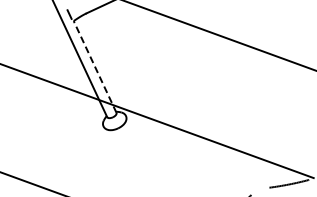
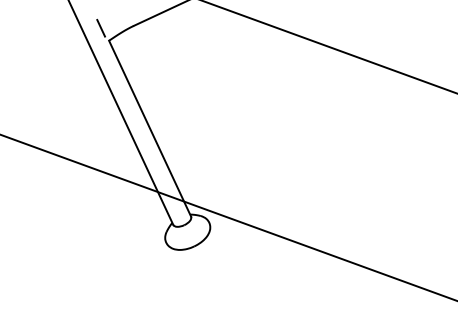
line: (95, 66) -> (150, 127), dashed -> solid

